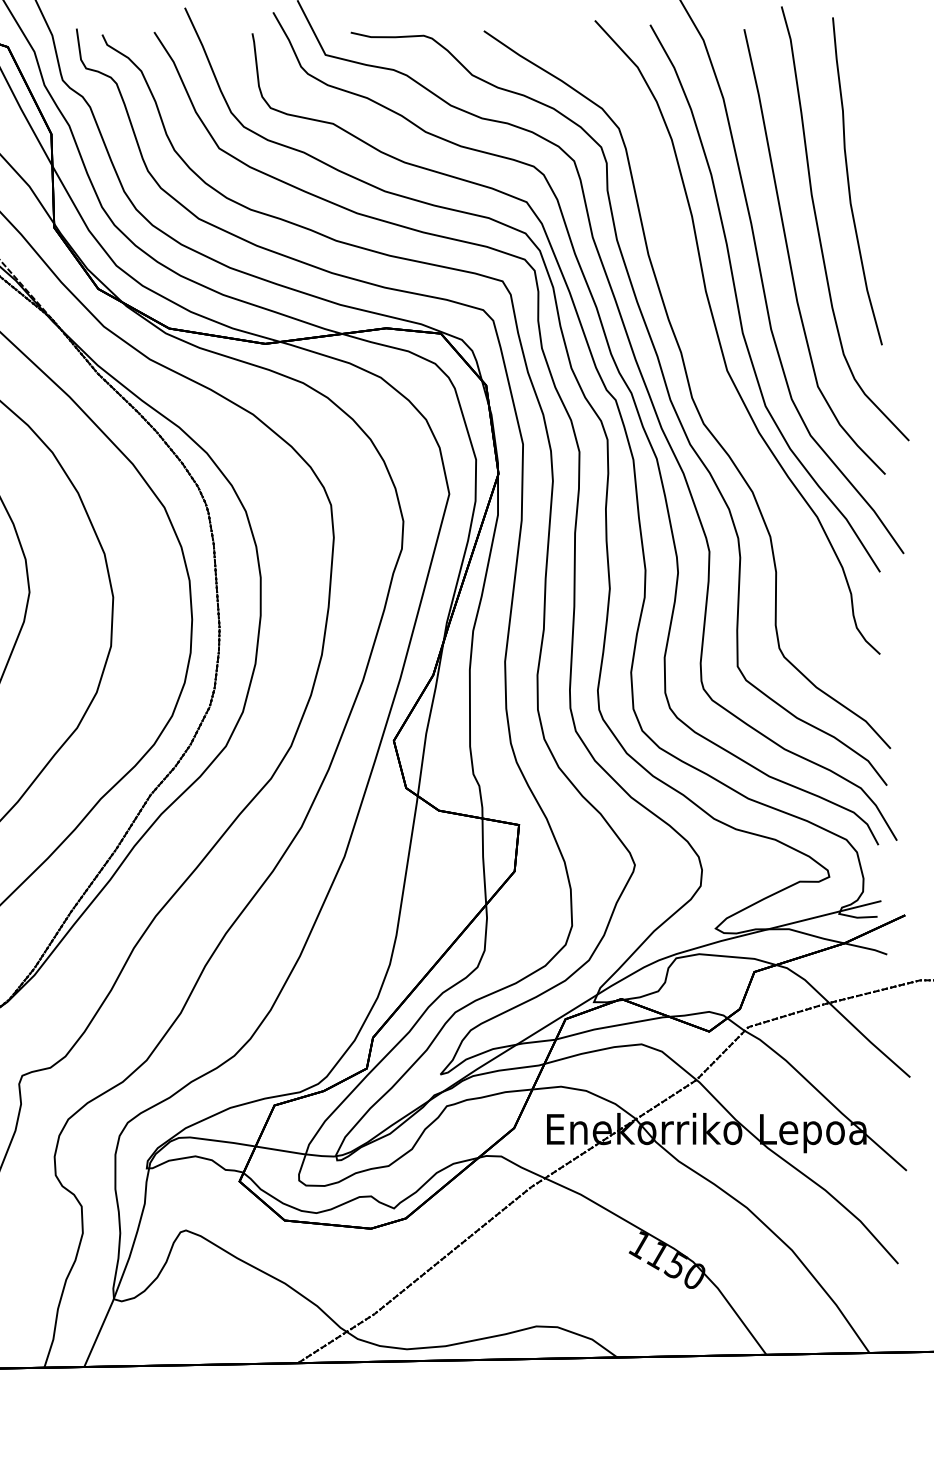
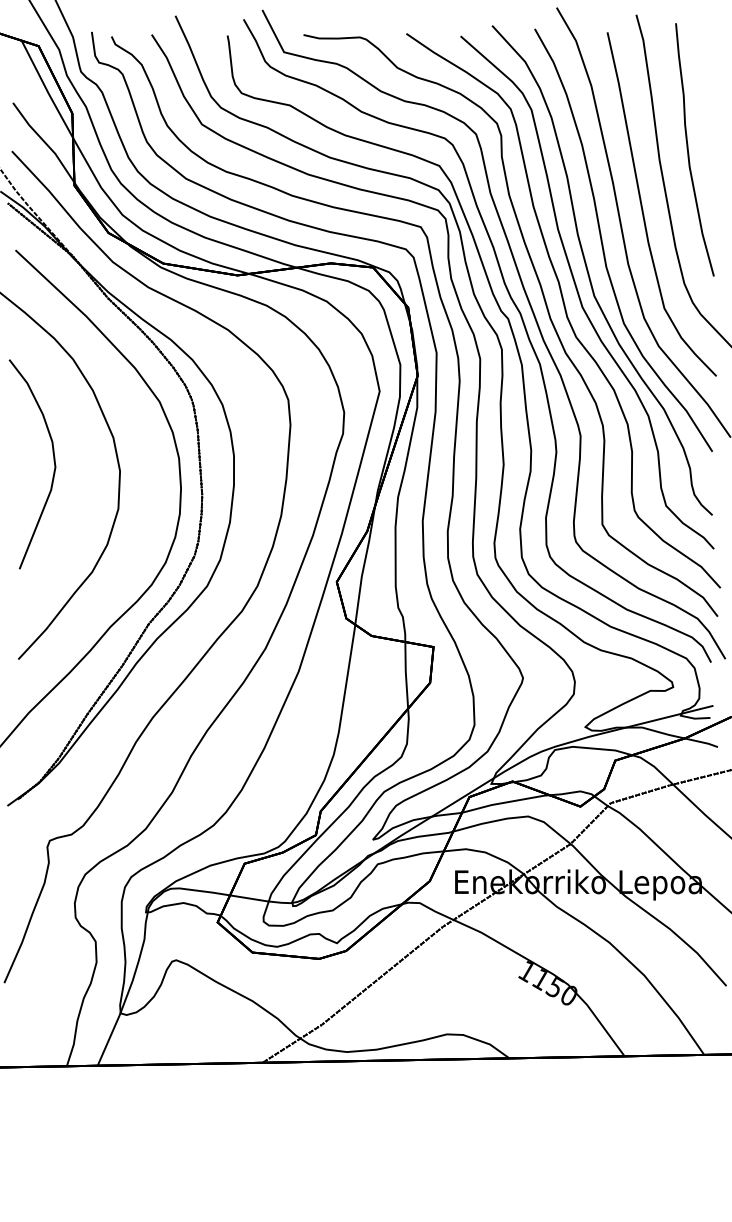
curve: (708, 367) -> (579, 293), added

